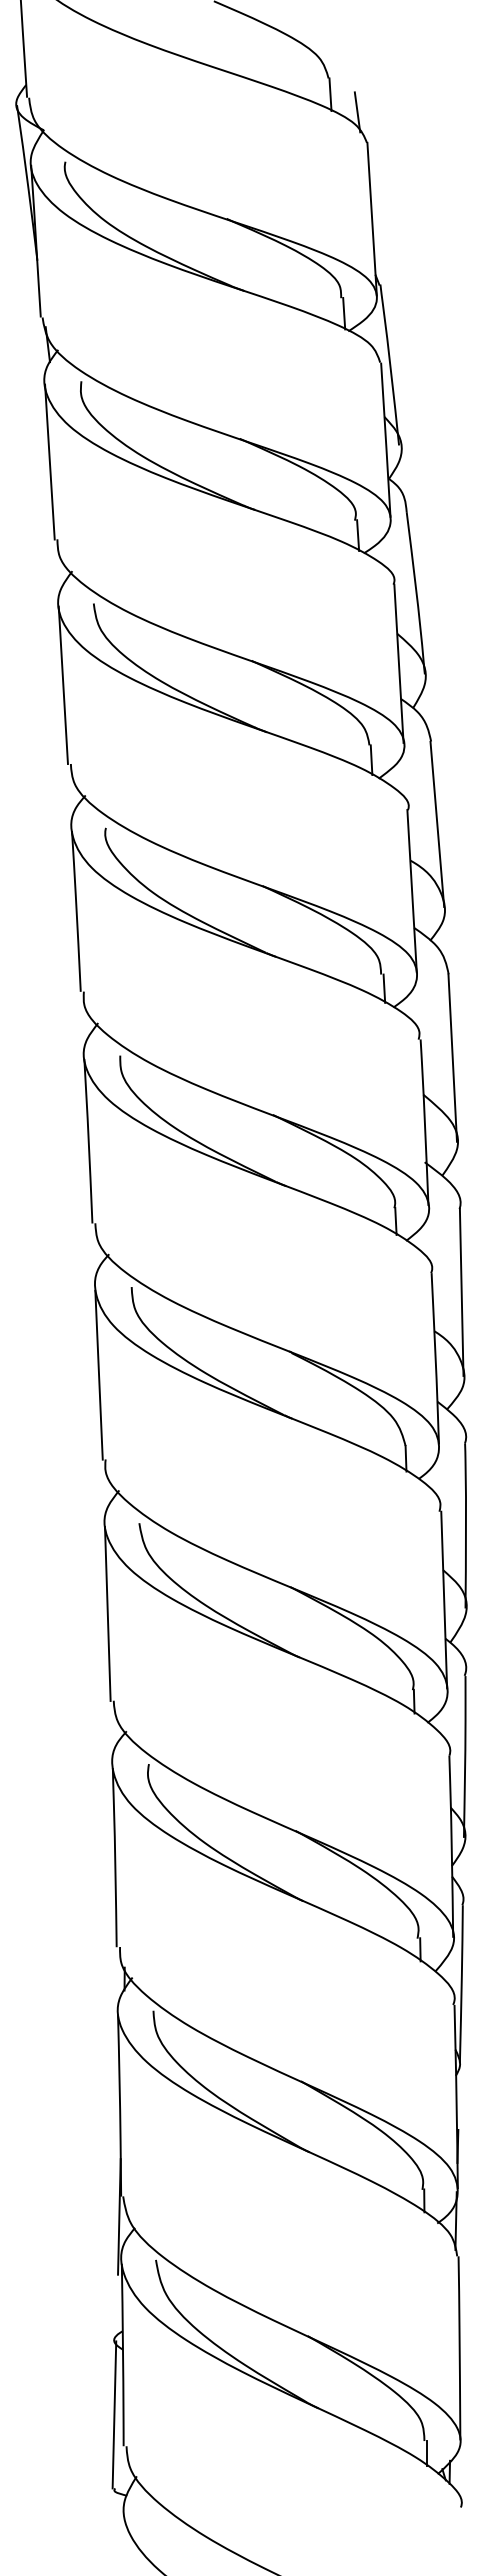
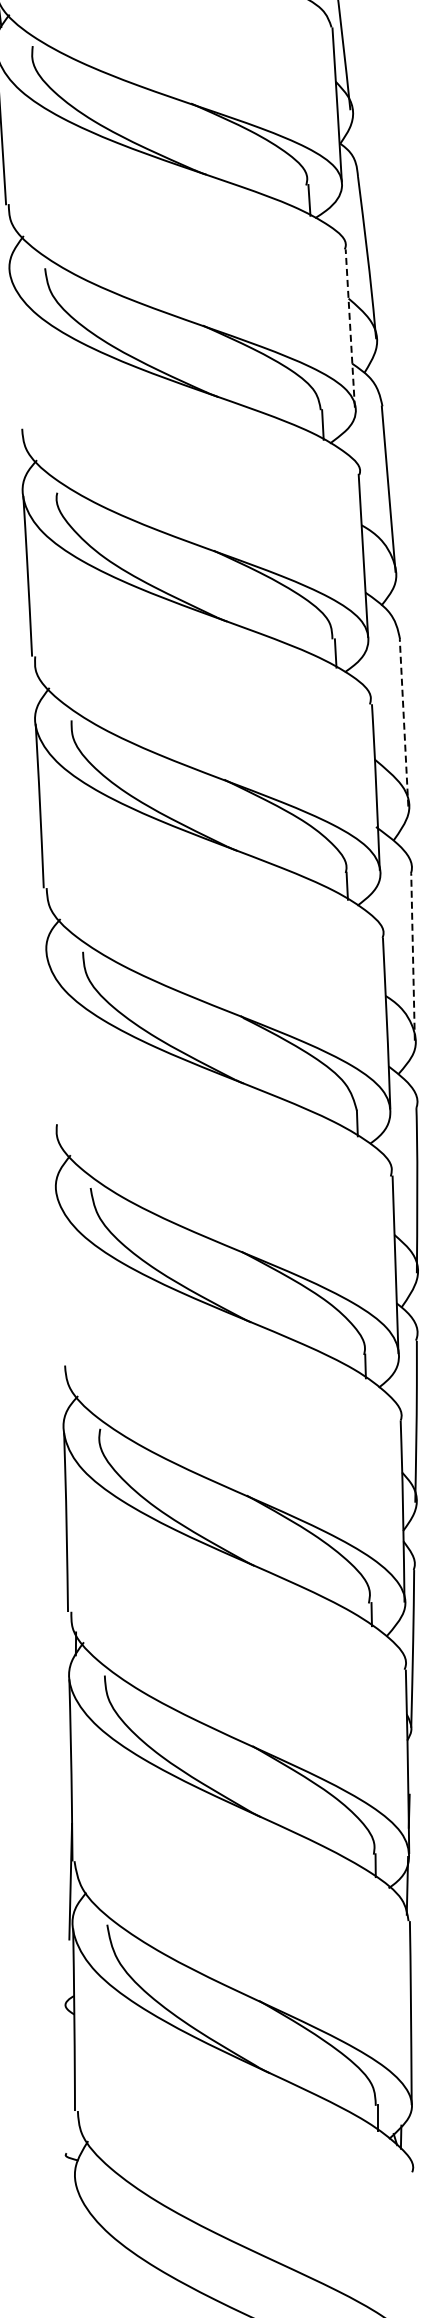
line: (398, 663) -> (349, 328), solid -> dashed
line: (62, 685) -> (13, 350), removed
line: (452, 1058) -> (403, 723), solid -> dashed
line: (461, 1292) -> (412, 957), solid -> dashed
line: (98, 1374) -> (49, 1039), removed
line: (107, 1613) -> (58, 1278), removed
line: (114, 2414) -> (65, 2079), removed

